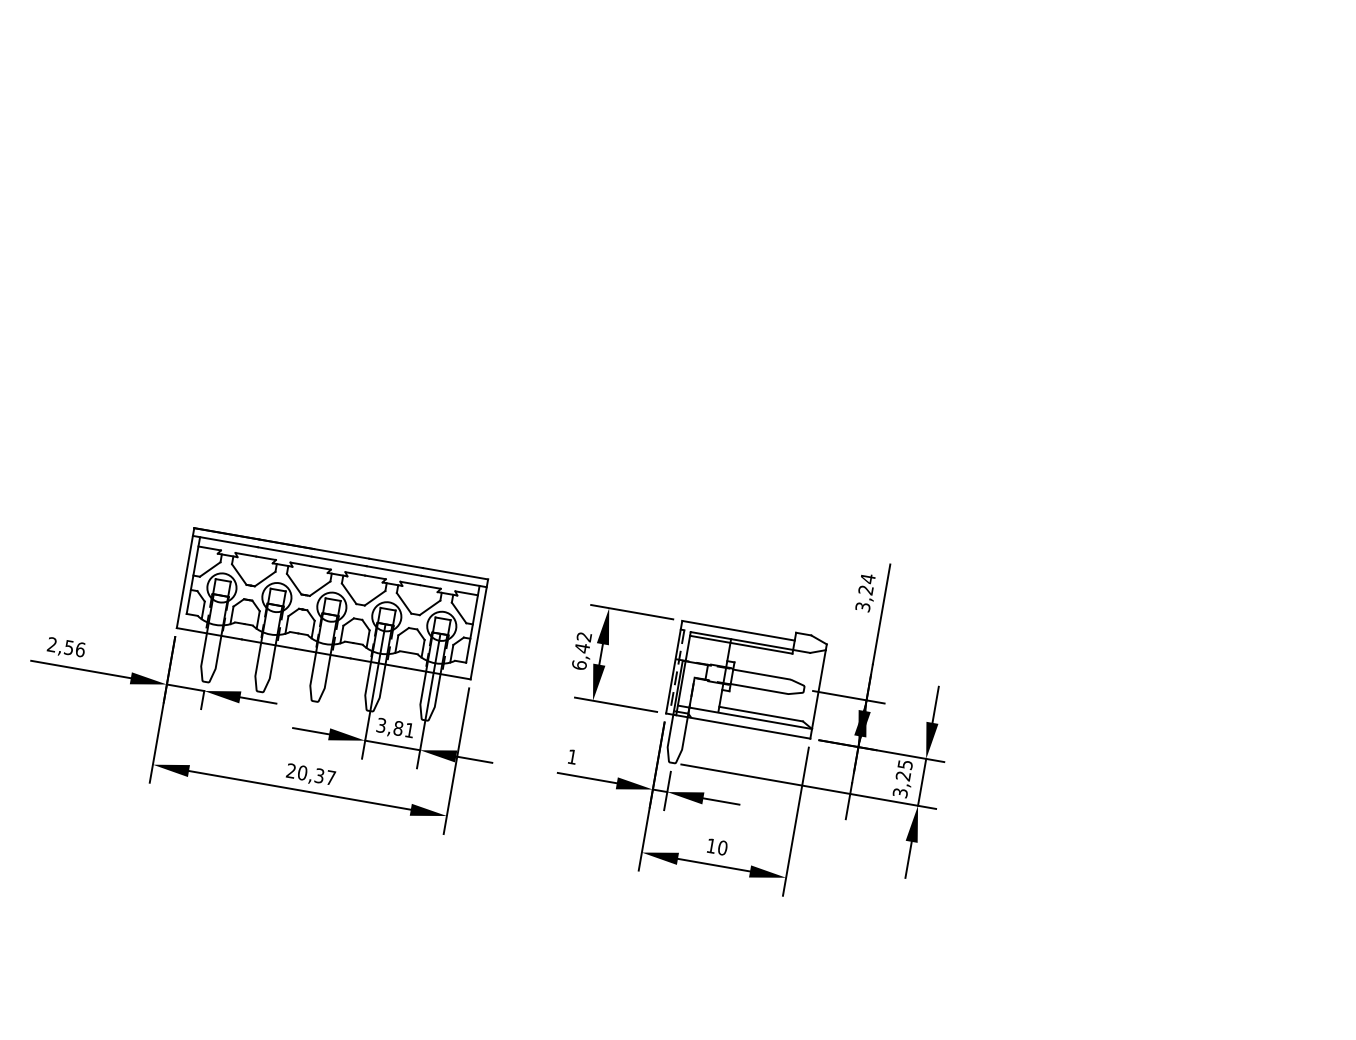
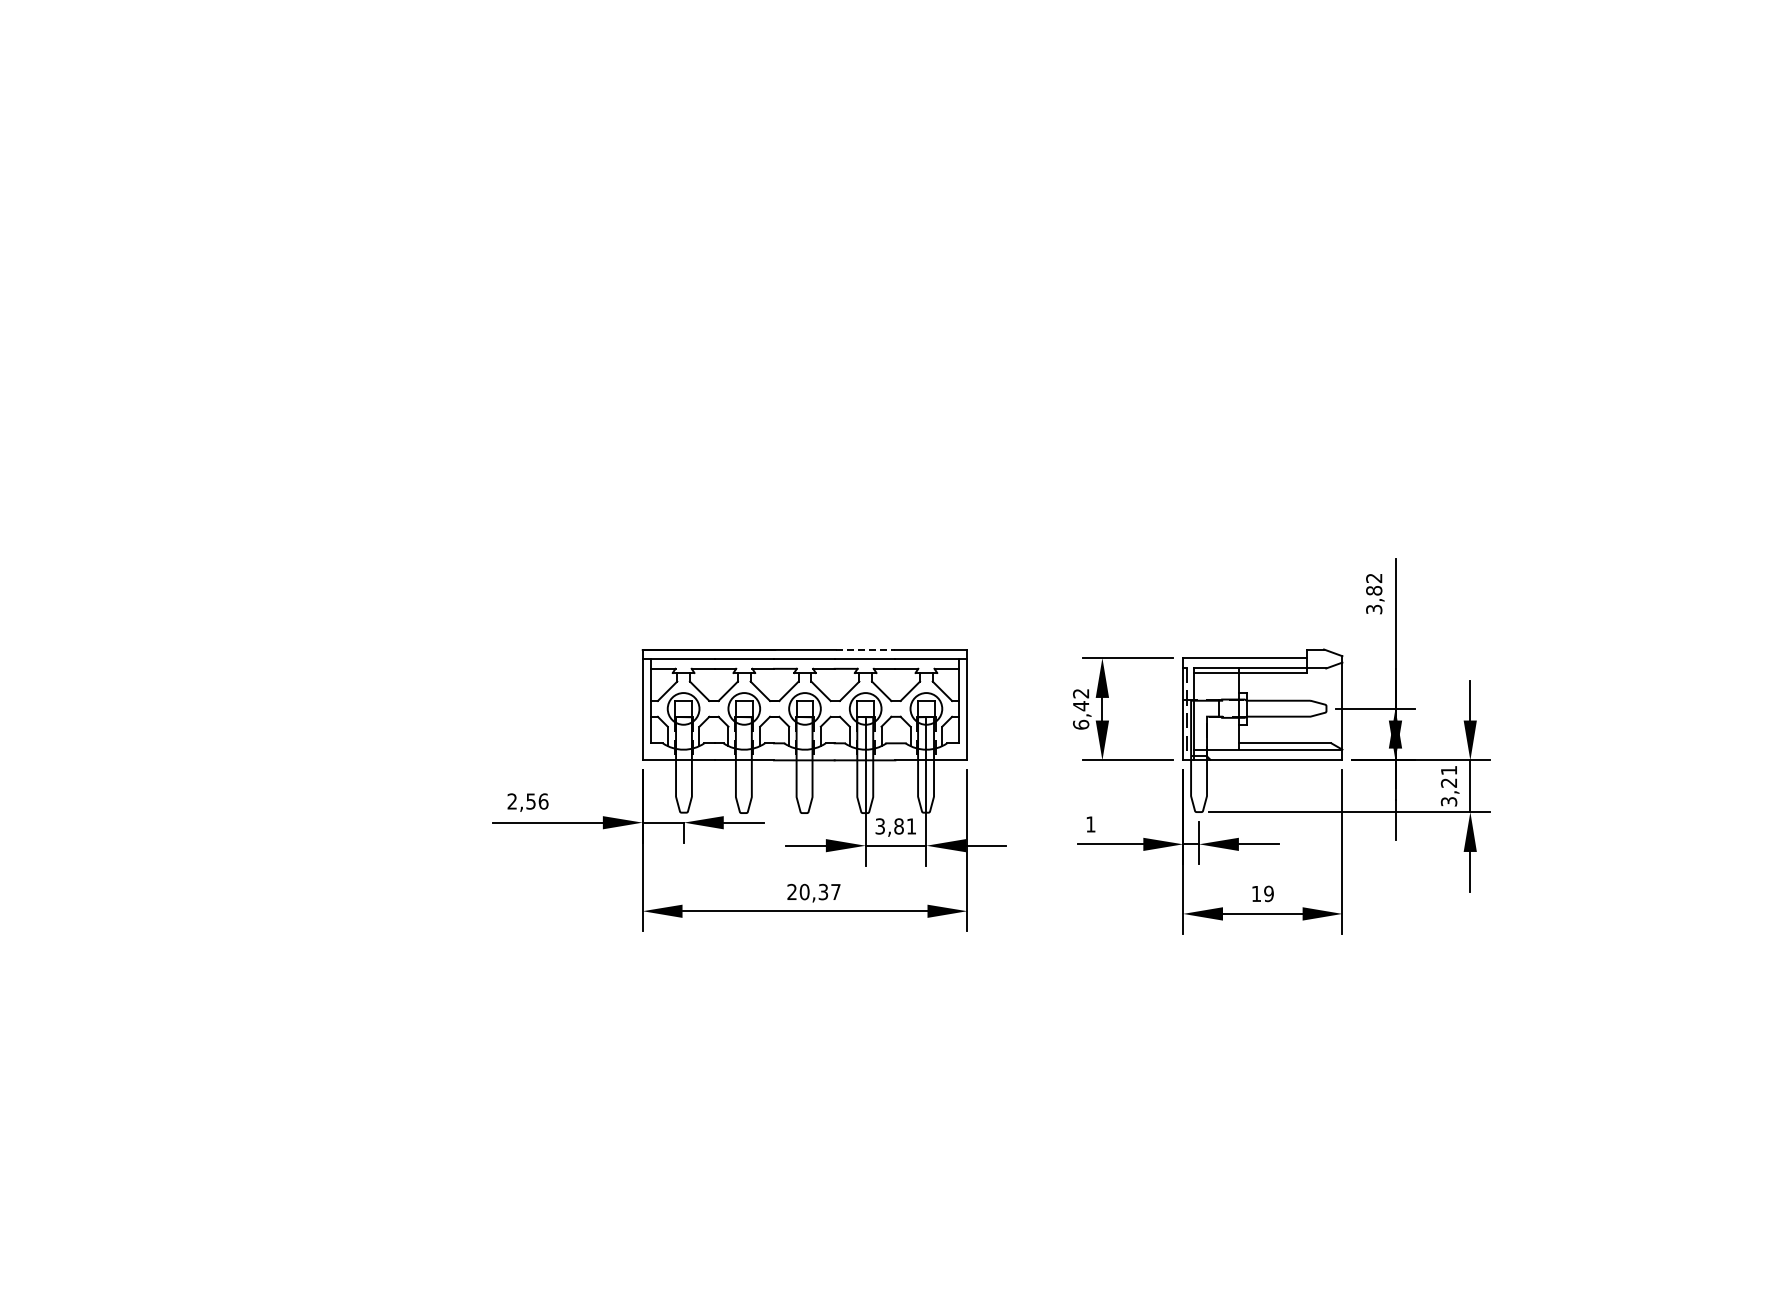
line: (396, 562) -> (865, 649), solid -> dashed
text: (867, 584) -> (1374, 584), 3,24 -> 3,82
text: (905, 764) -> (1449, 770), 3,25 -> 3,21
text: (722, 848) -> (1268, 894), 10 -> 19

